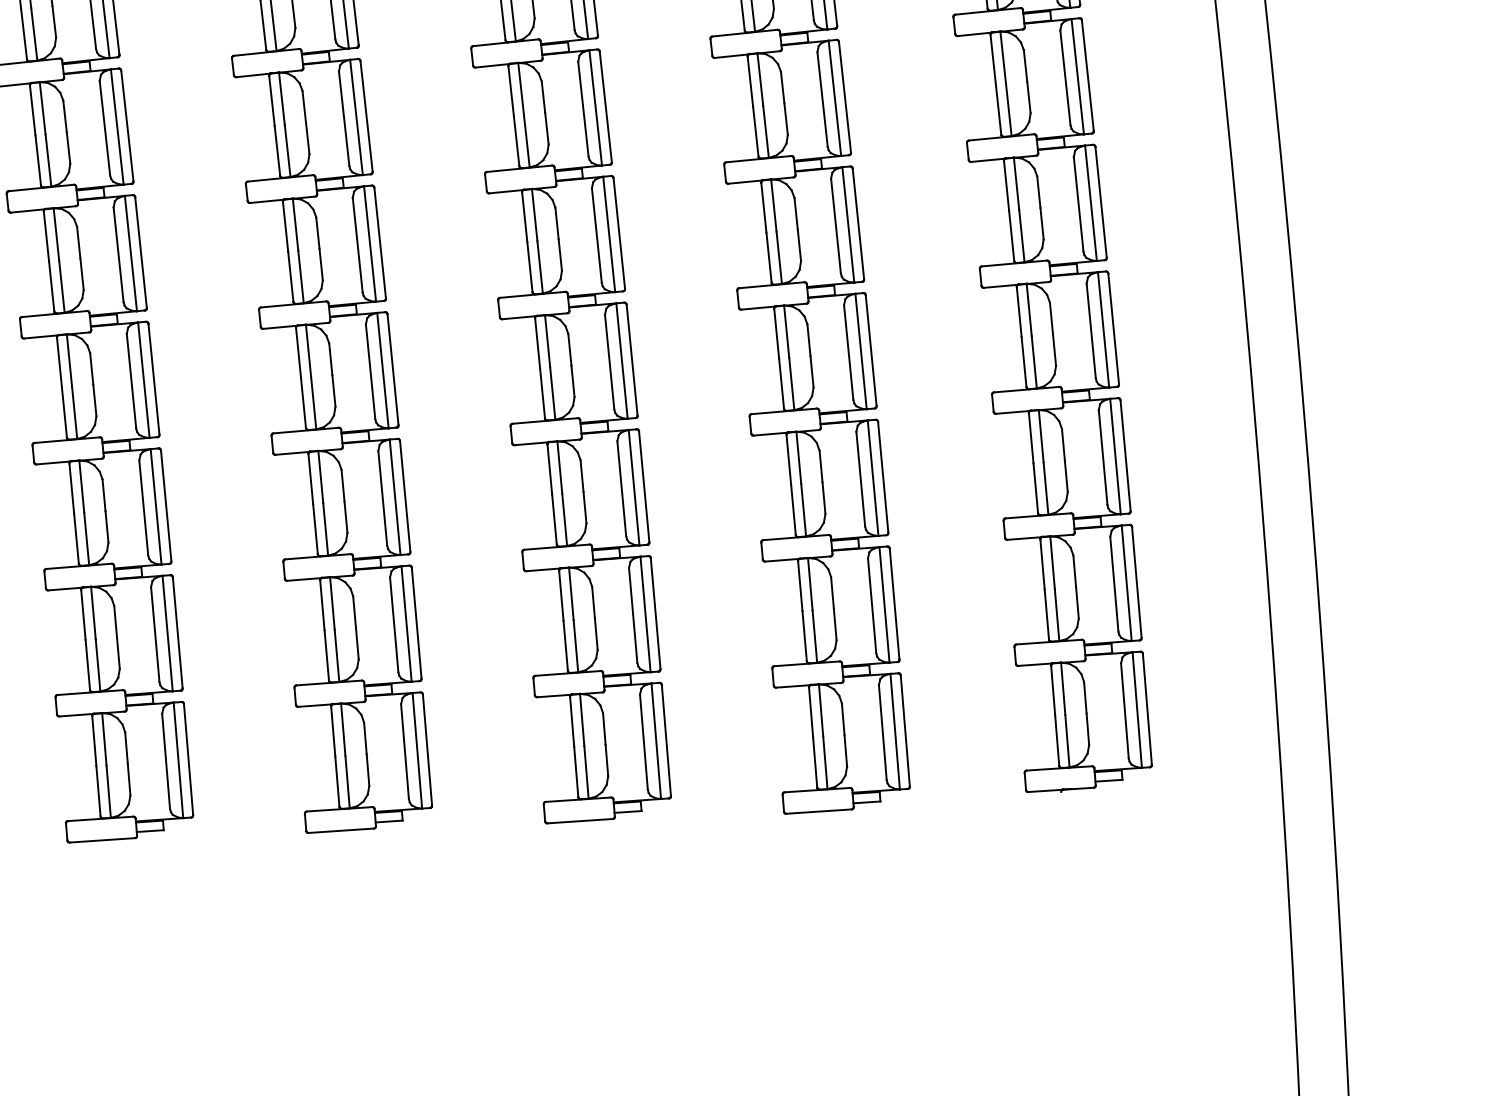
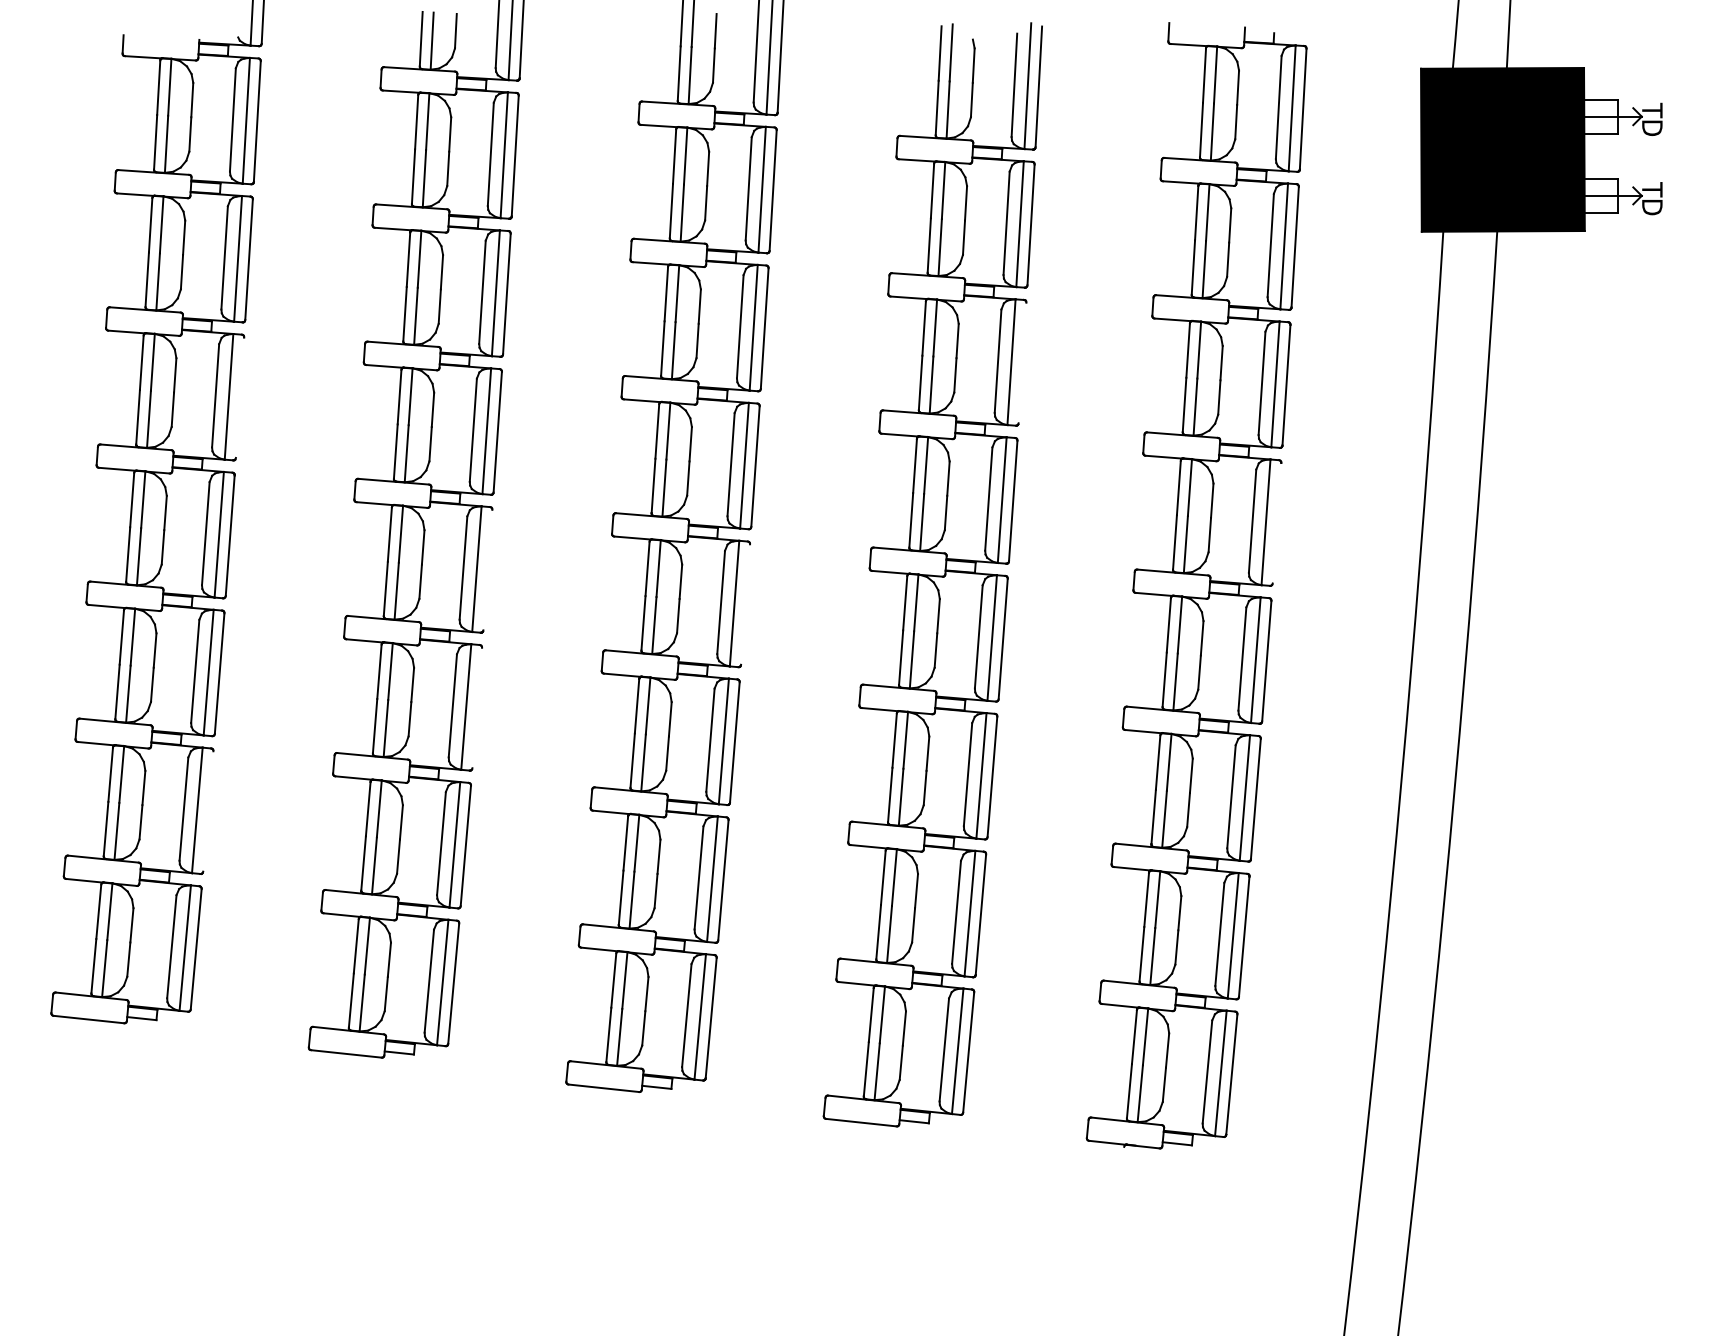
line: (844, 96) -> (1022, 362), removed
line: (1100, 201) -> (1276, 522), removed
line: (140, 252) -> (239, 397), removed
line: (632, 360) -> (745, 604), removed
line: (392, 369) -> (487, 569), removed
line: (405, 495) -> (477, 707), removed
line: (177, 632) -> (208, 811), removed

